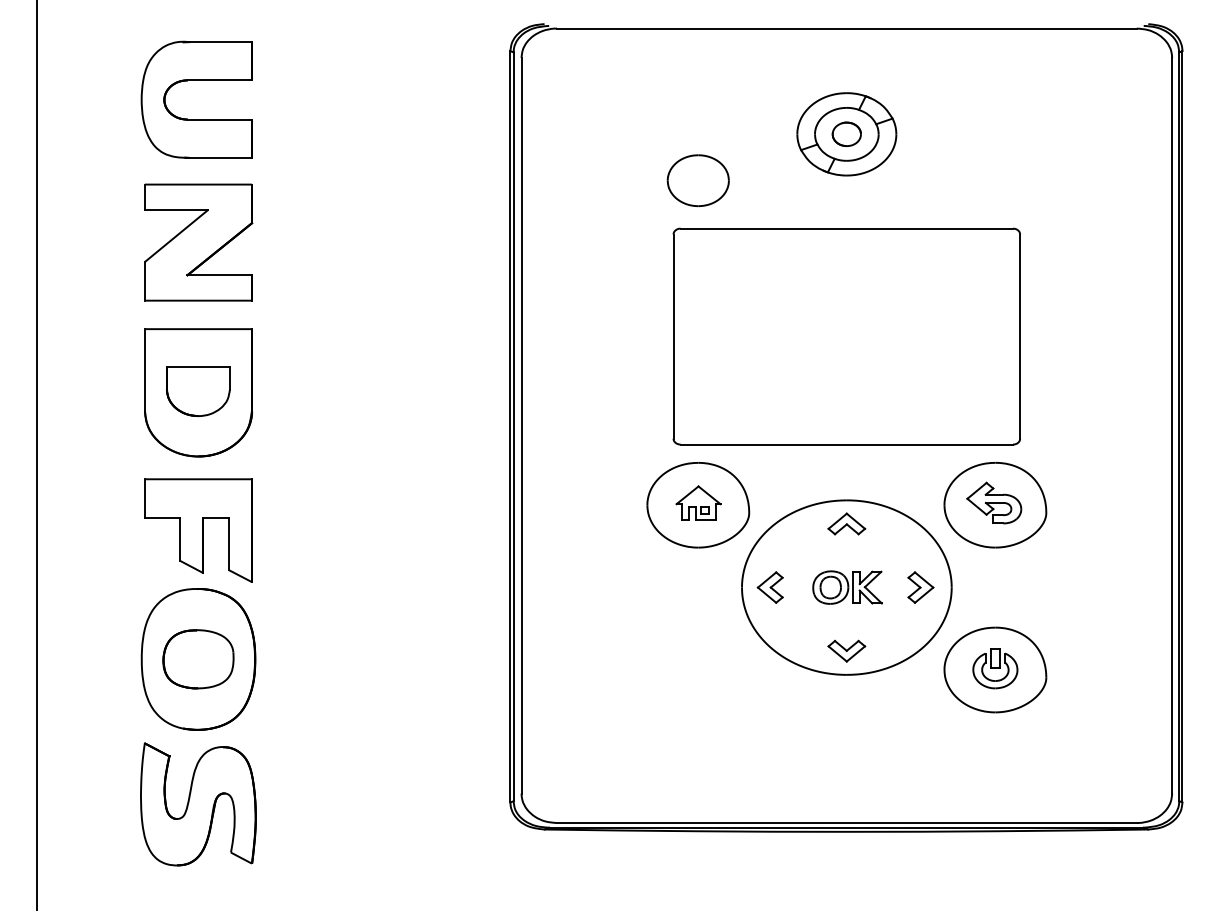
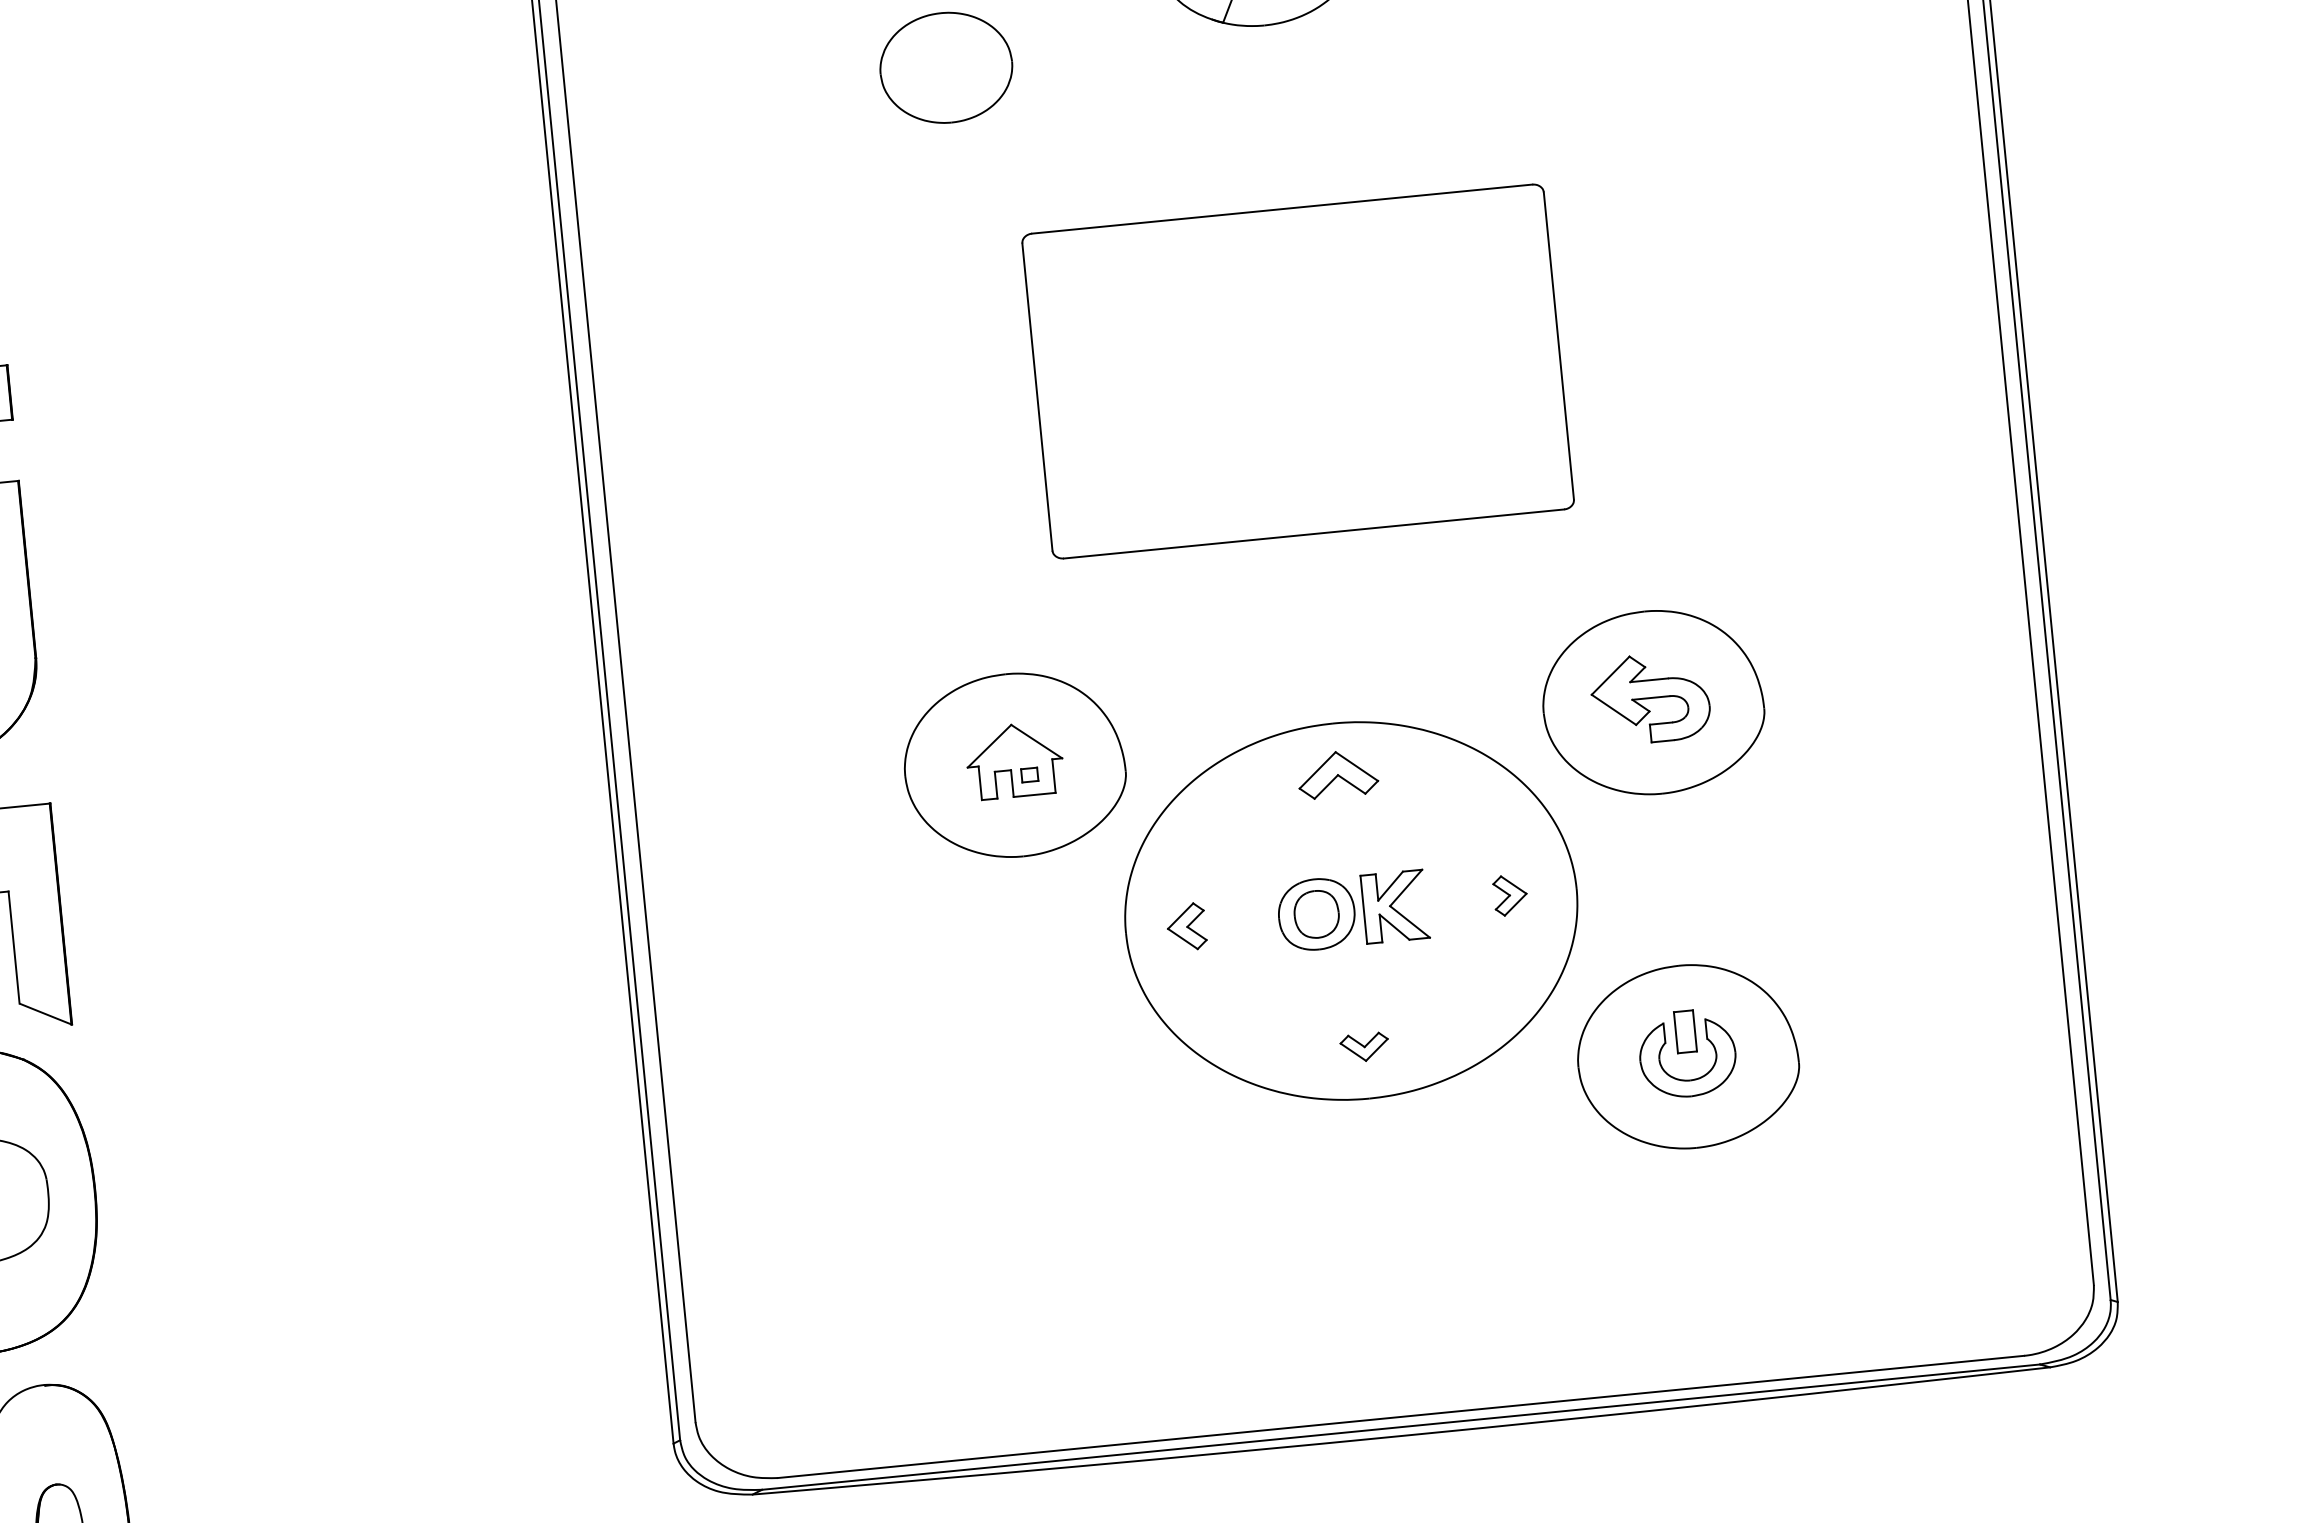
part: (846, 336) -> (1297, 371), size x0.7
part: (769, 587) -> (1185, 927), size x0.7
part: (920, 587) -> (1509, 895), size x0.6
part: (846, 650) -> (1363, 1046), size x0.6

